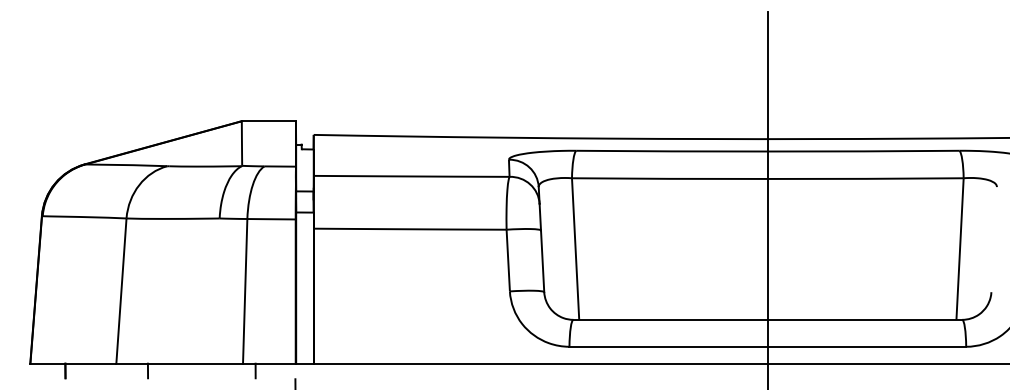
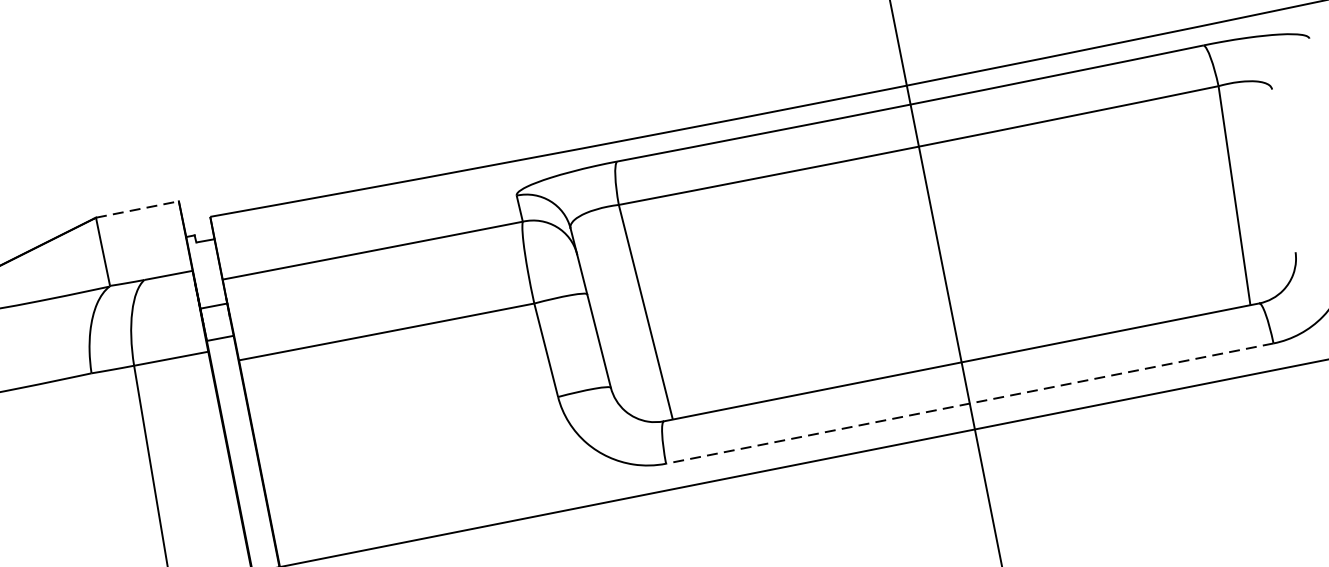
line: (269, 121) -> (138, 209), solid -> dashed
line: (767, 346) -> (969, 403), solid -> dashed

